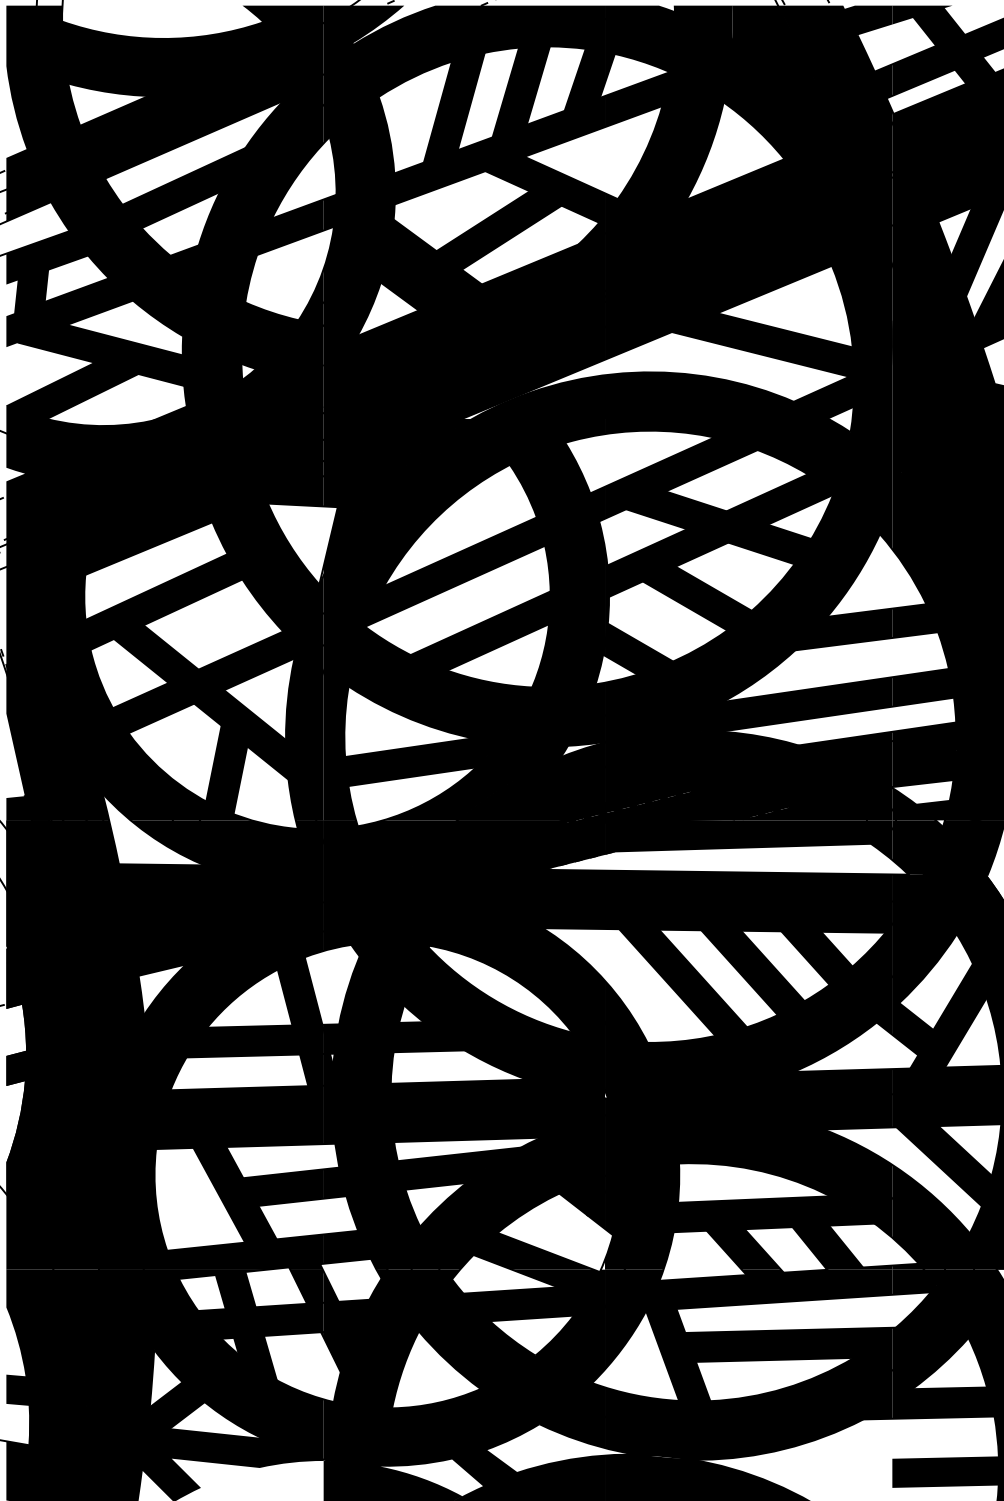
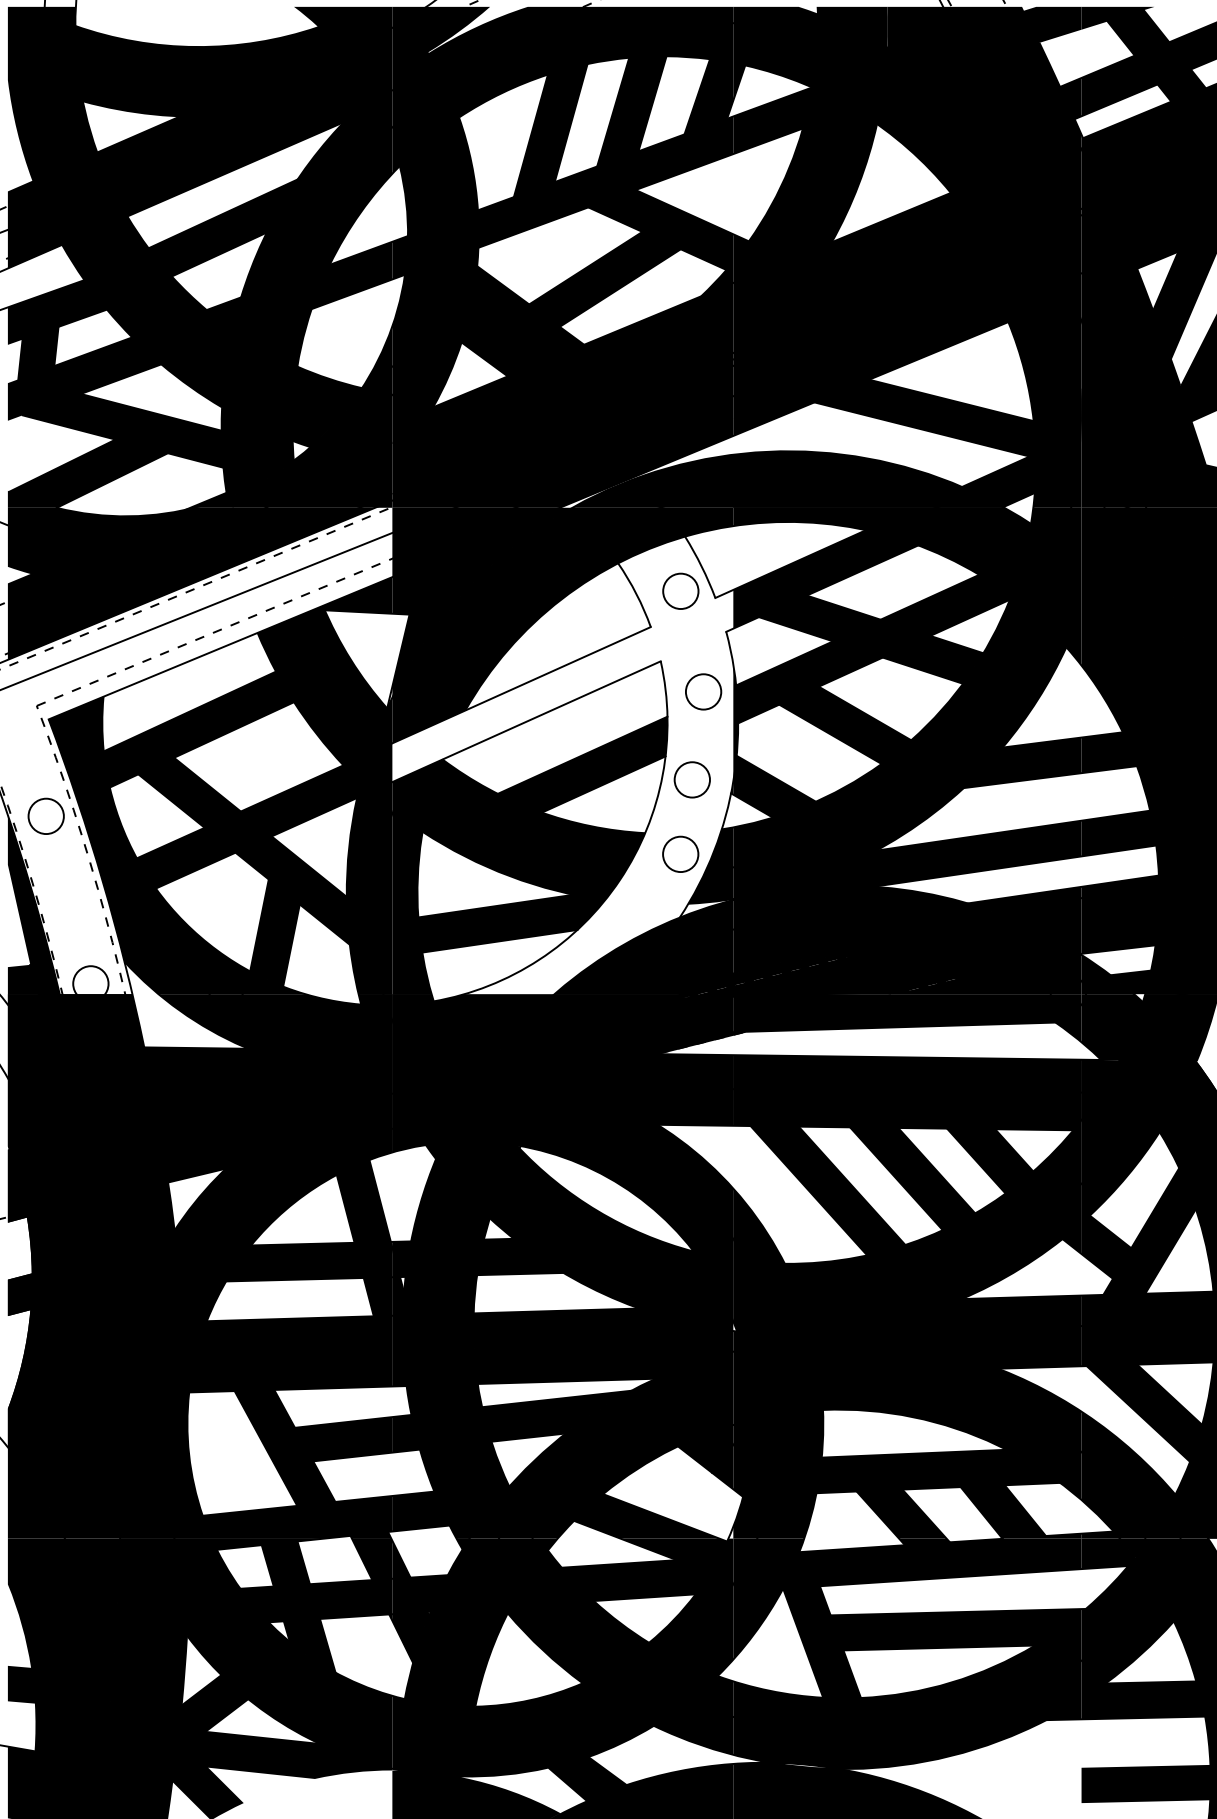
fill: (164, 619) -> (199, 750), removed
fill: (464, 631) -> (562, 765), removed

